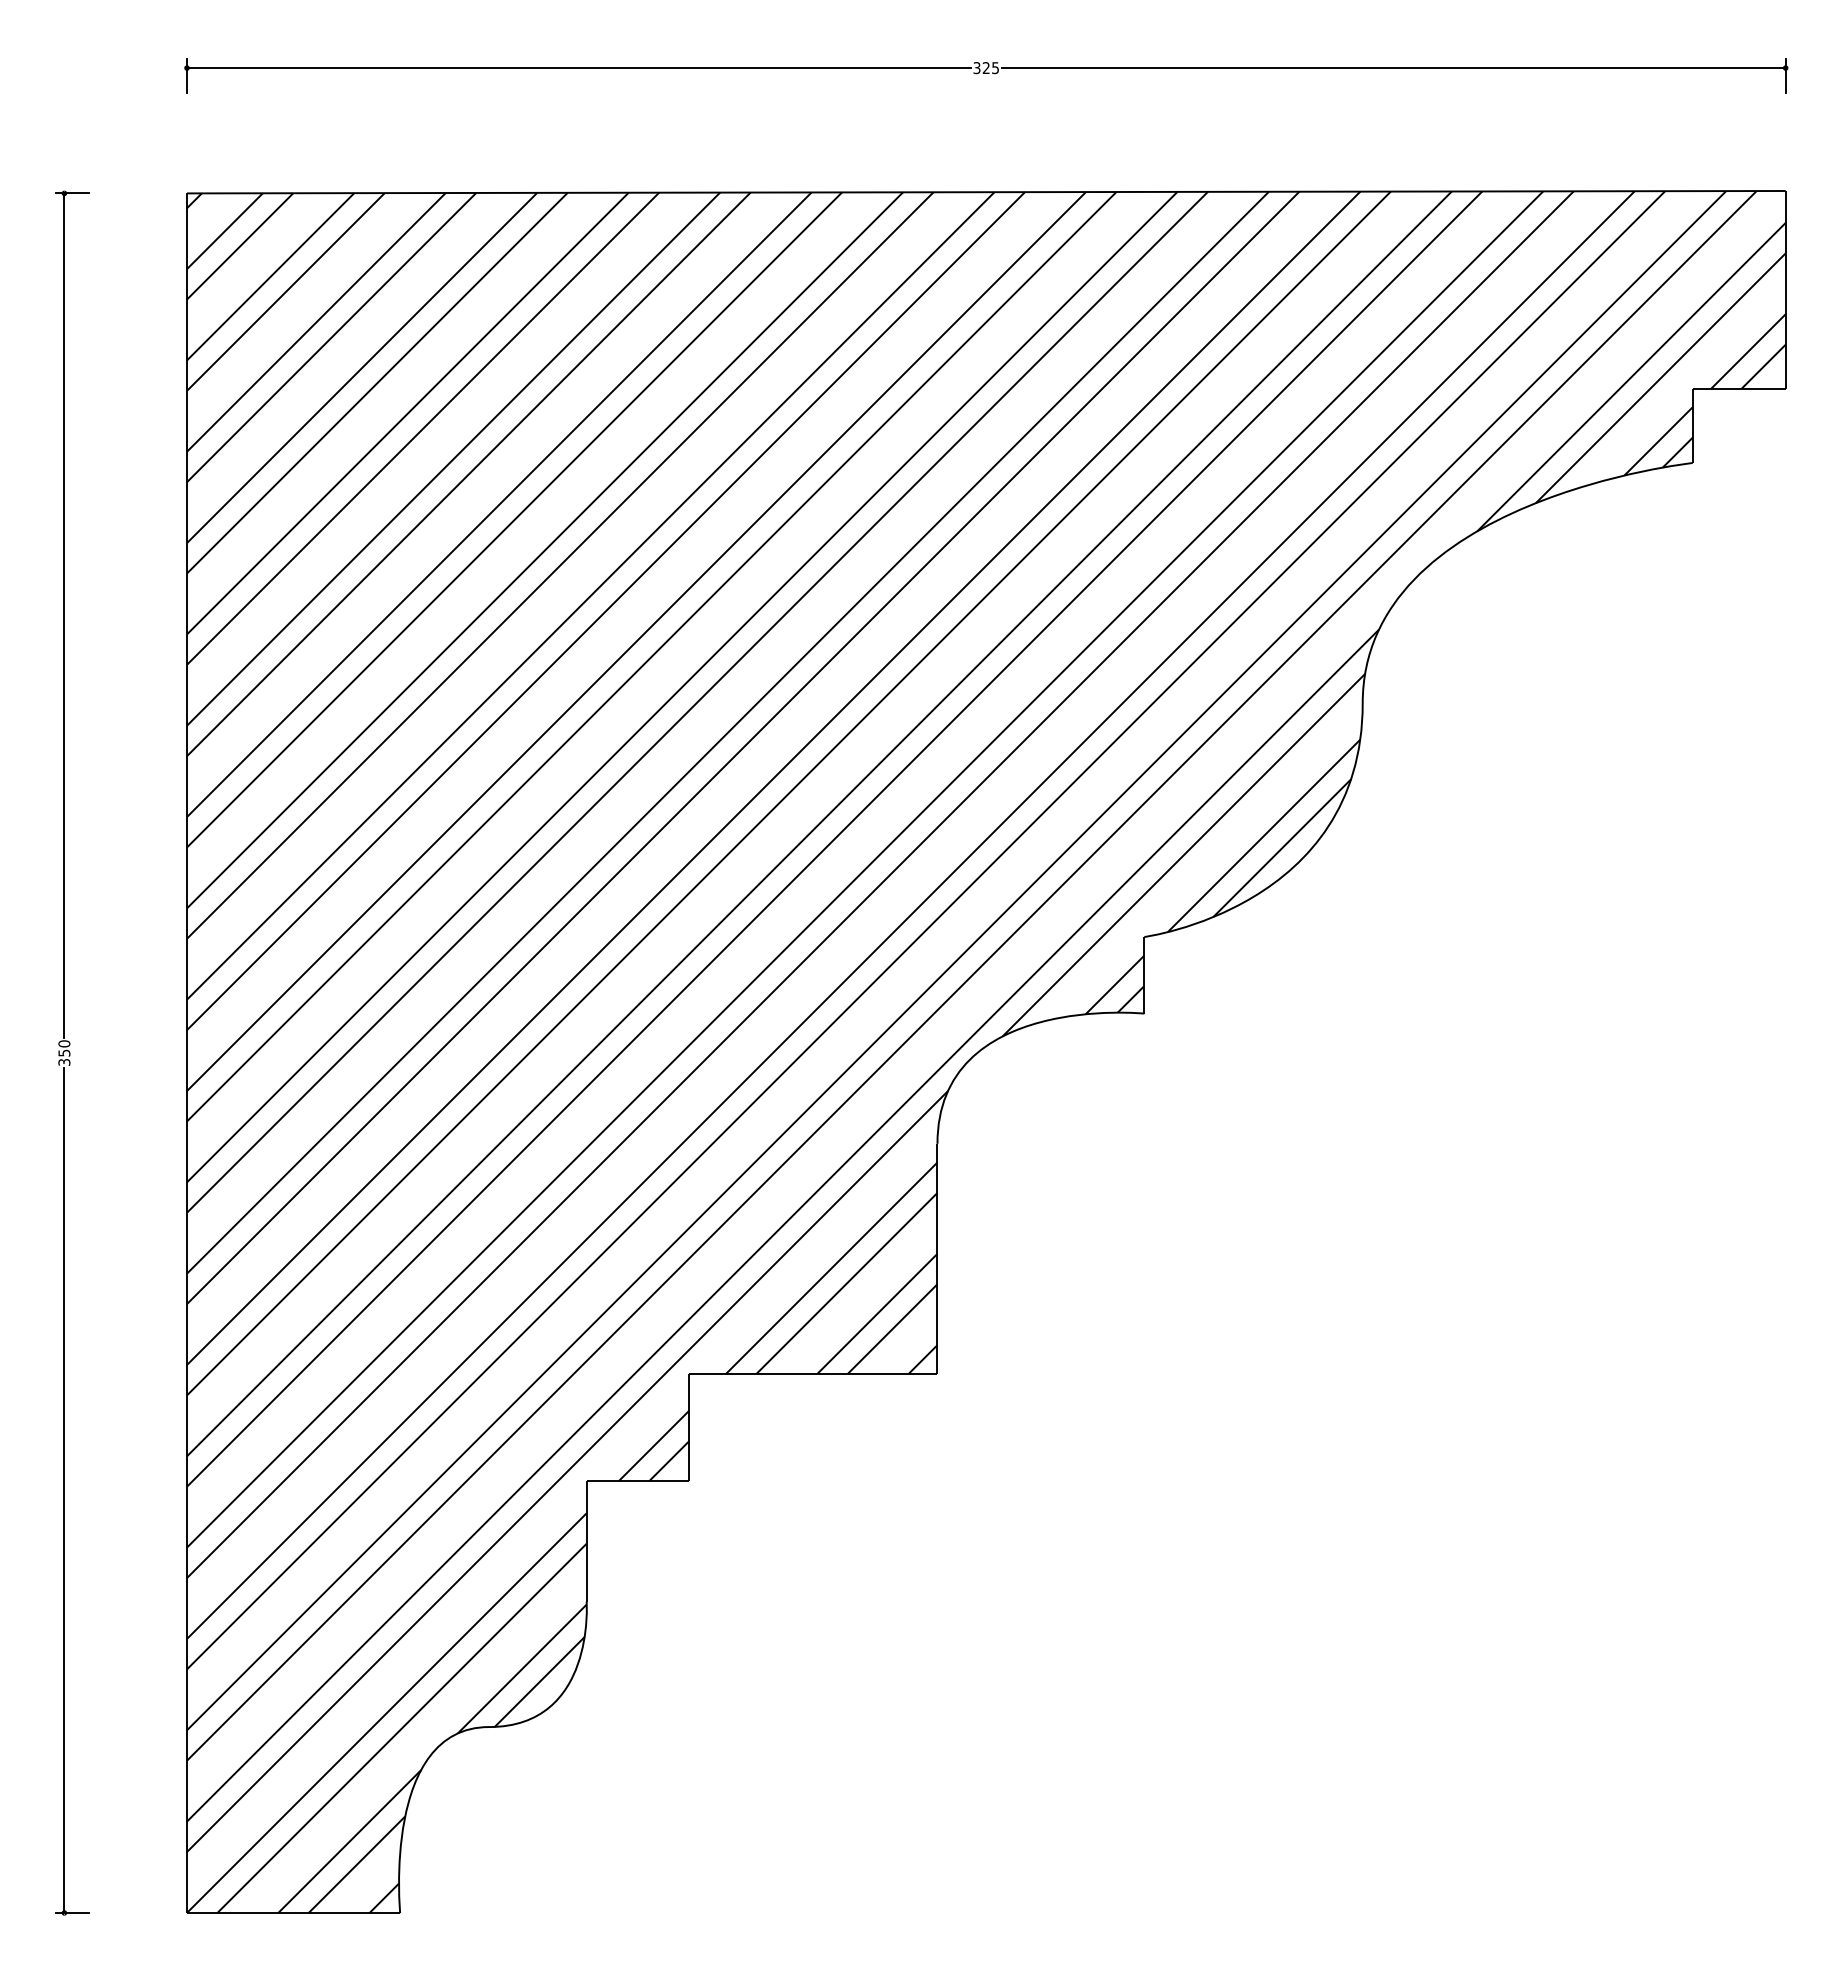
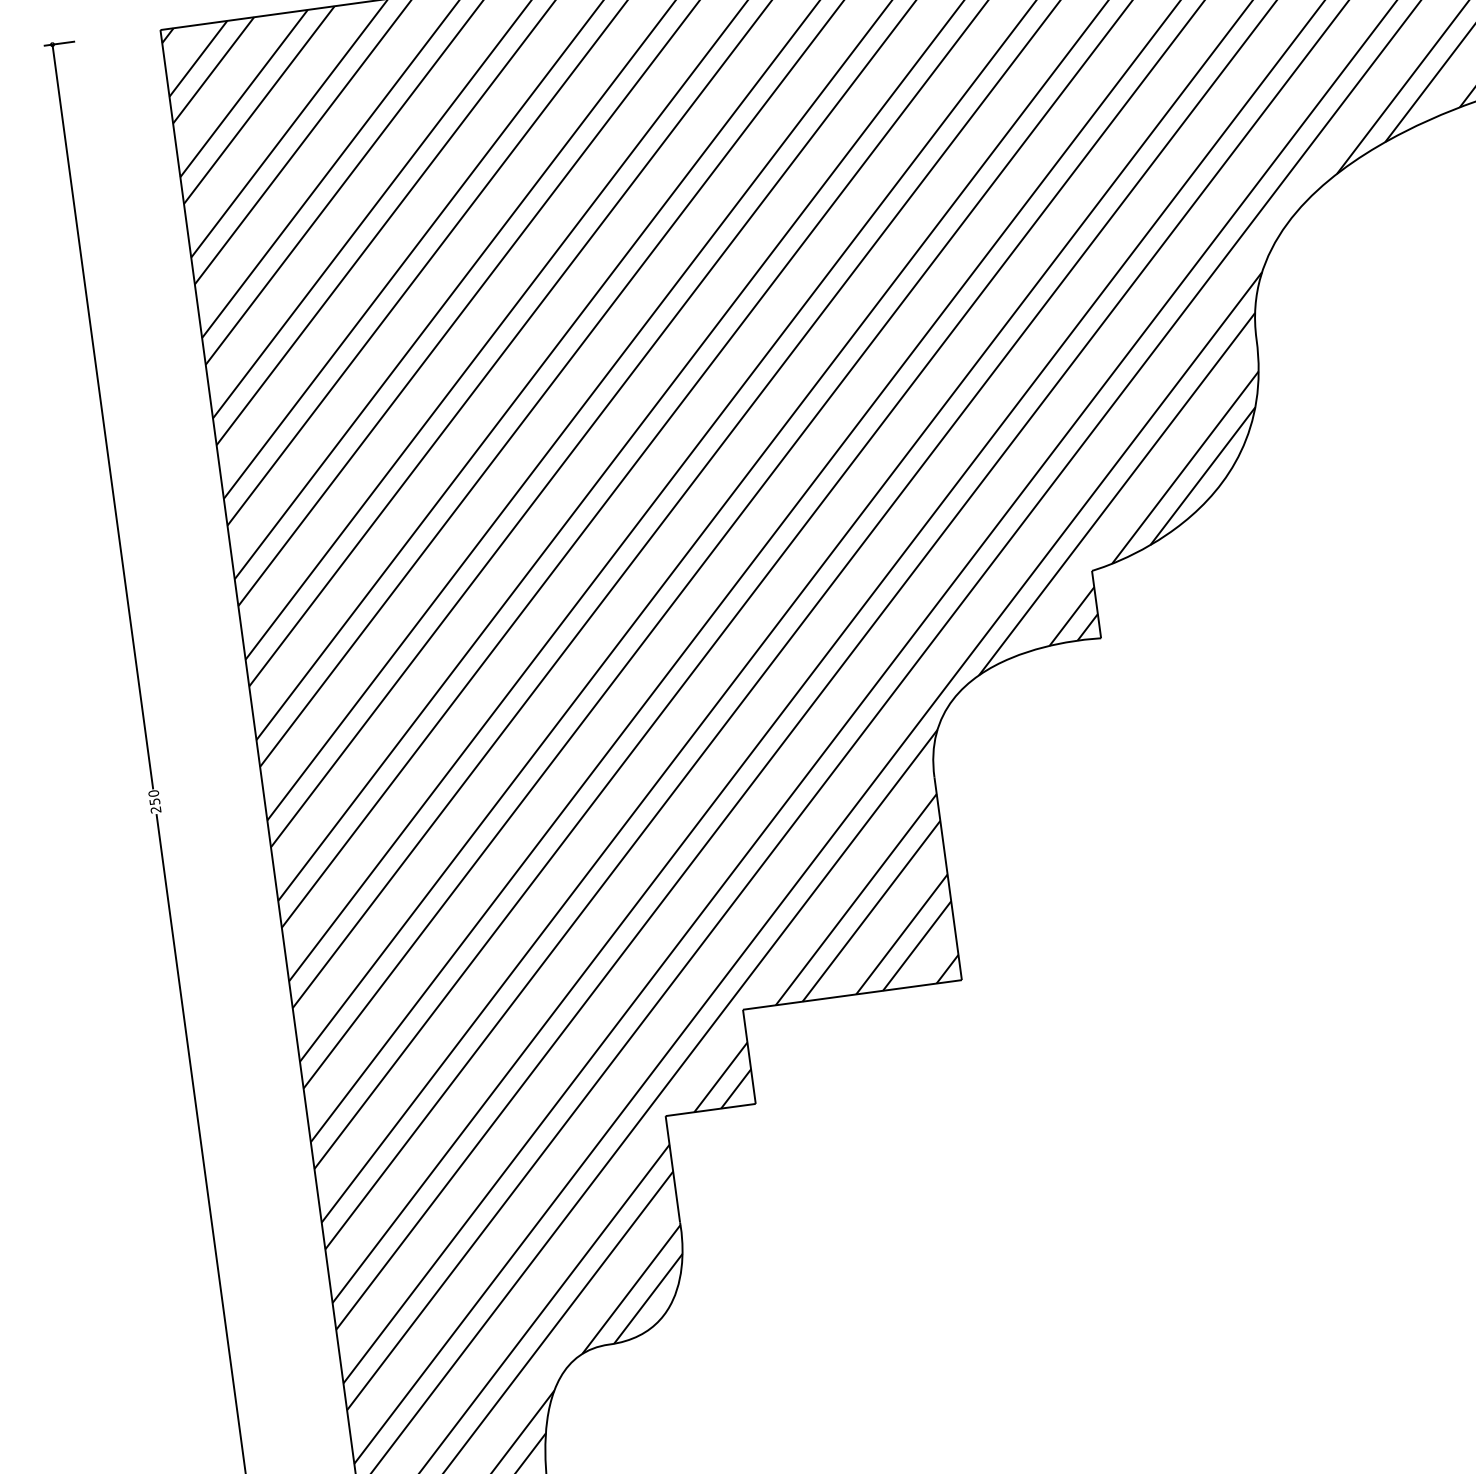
text: (64, 1062) -> (156, 809), 350 -> 250

